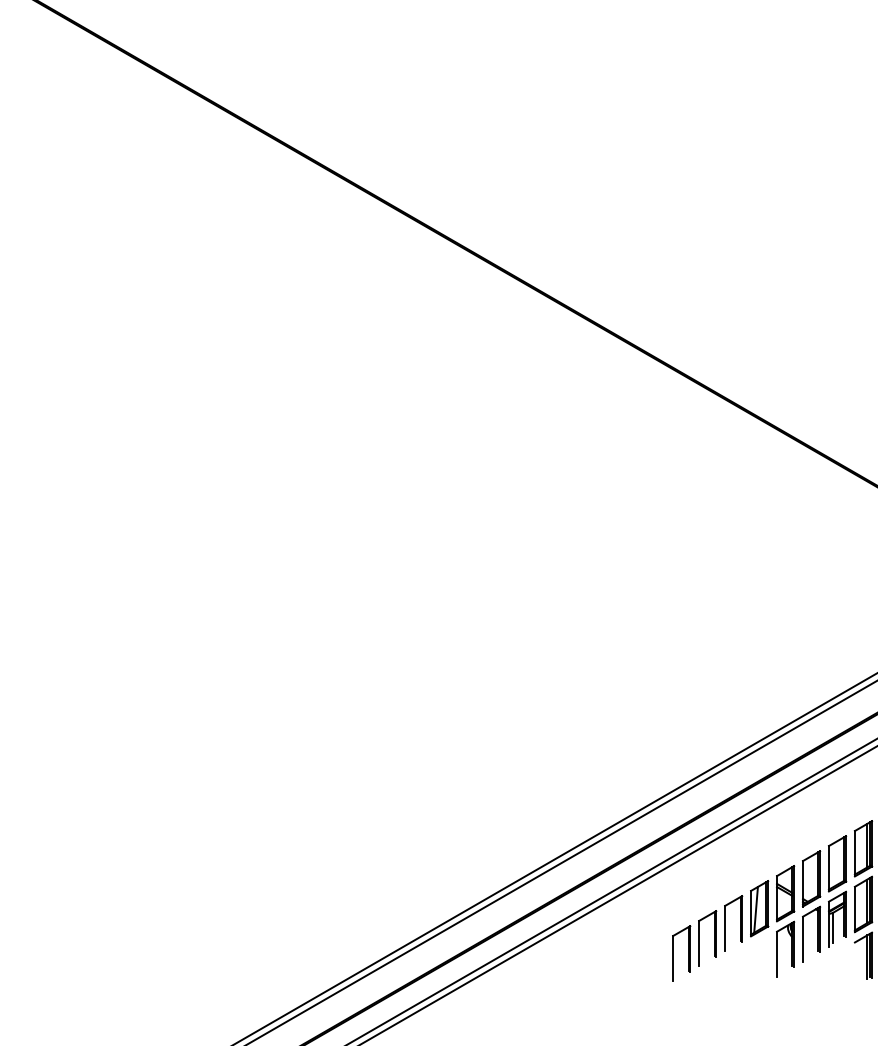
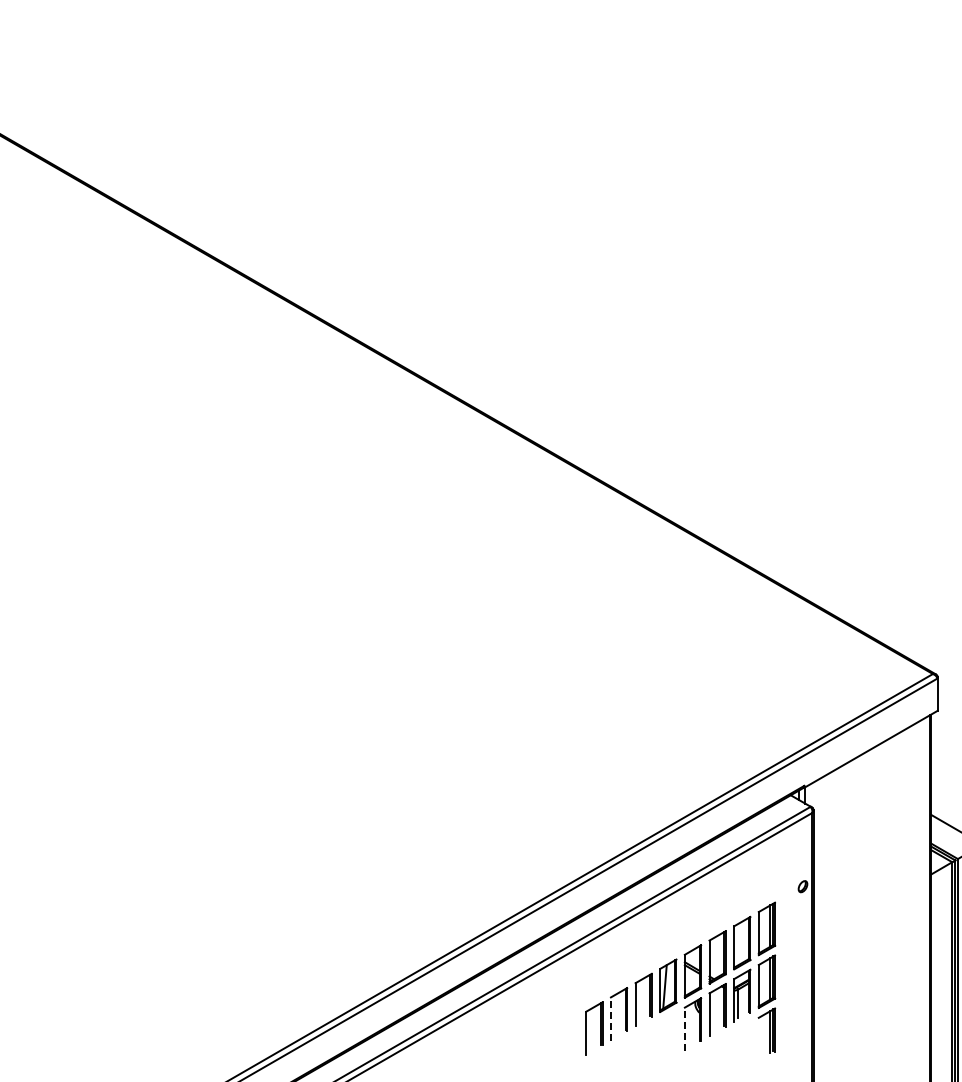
line: (698, 943) -> (610, 1018), solid -> dashed
line: (776, 954) -> (684, 1029), solid -> dashed

